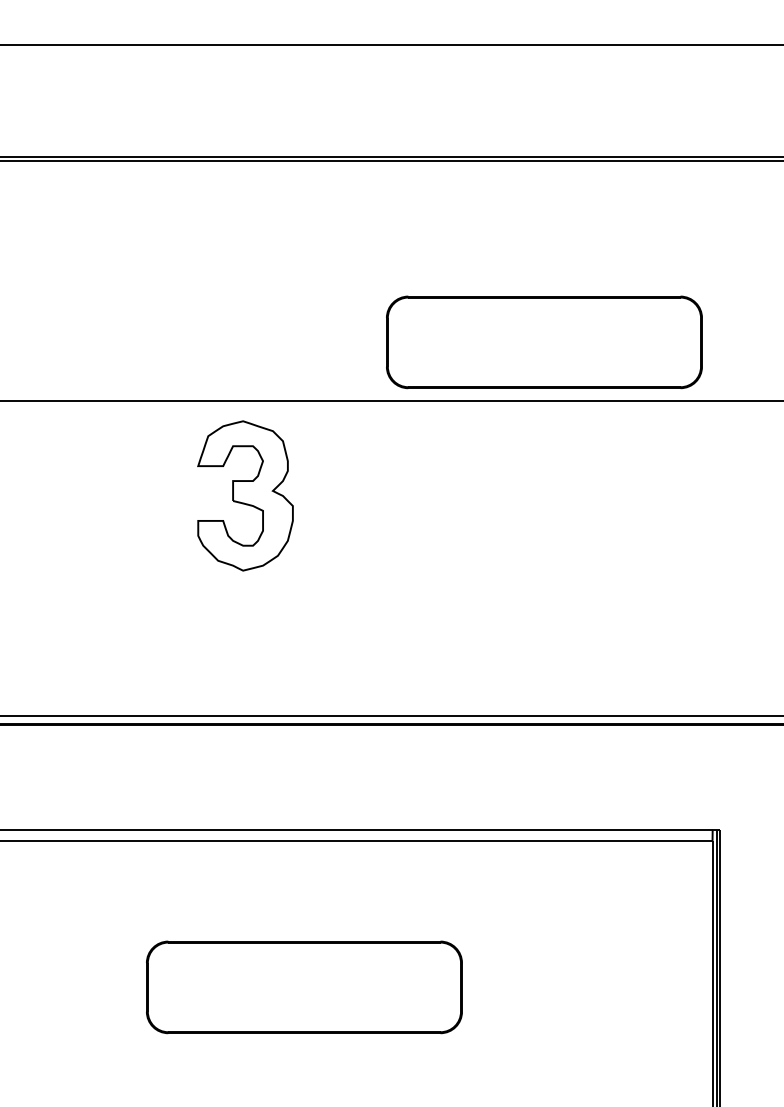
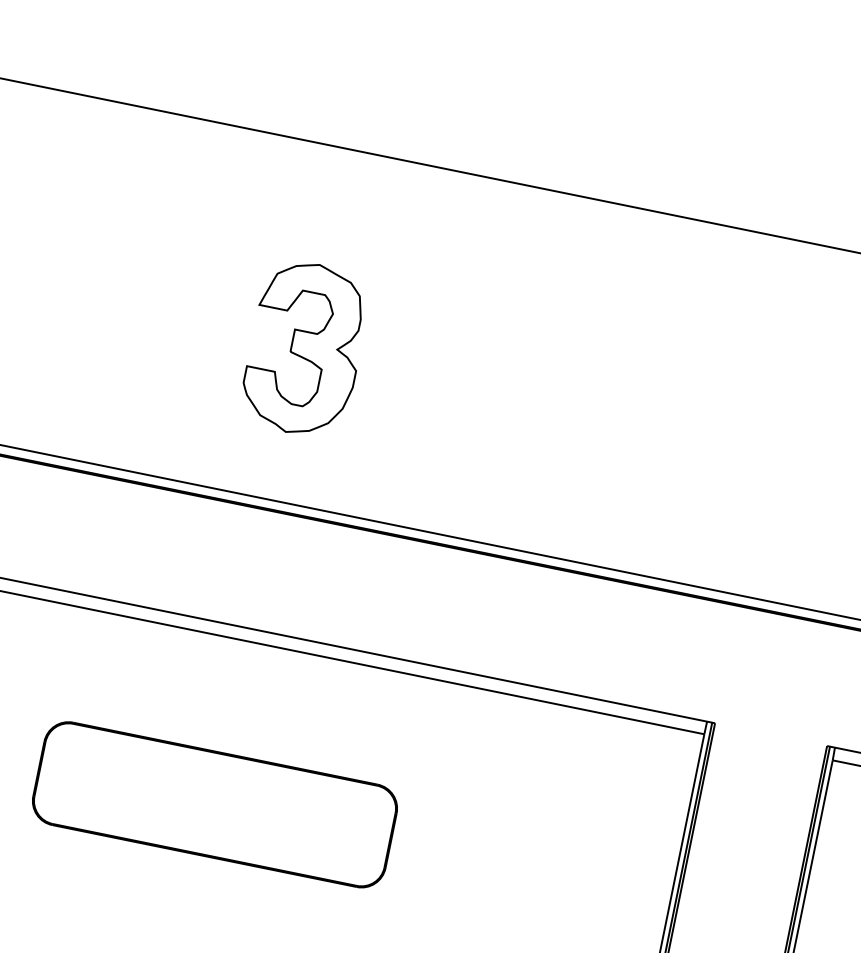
part: (544, 342) -> (629, 138), removed
part: (245, 495) -> (305, 348), moved

